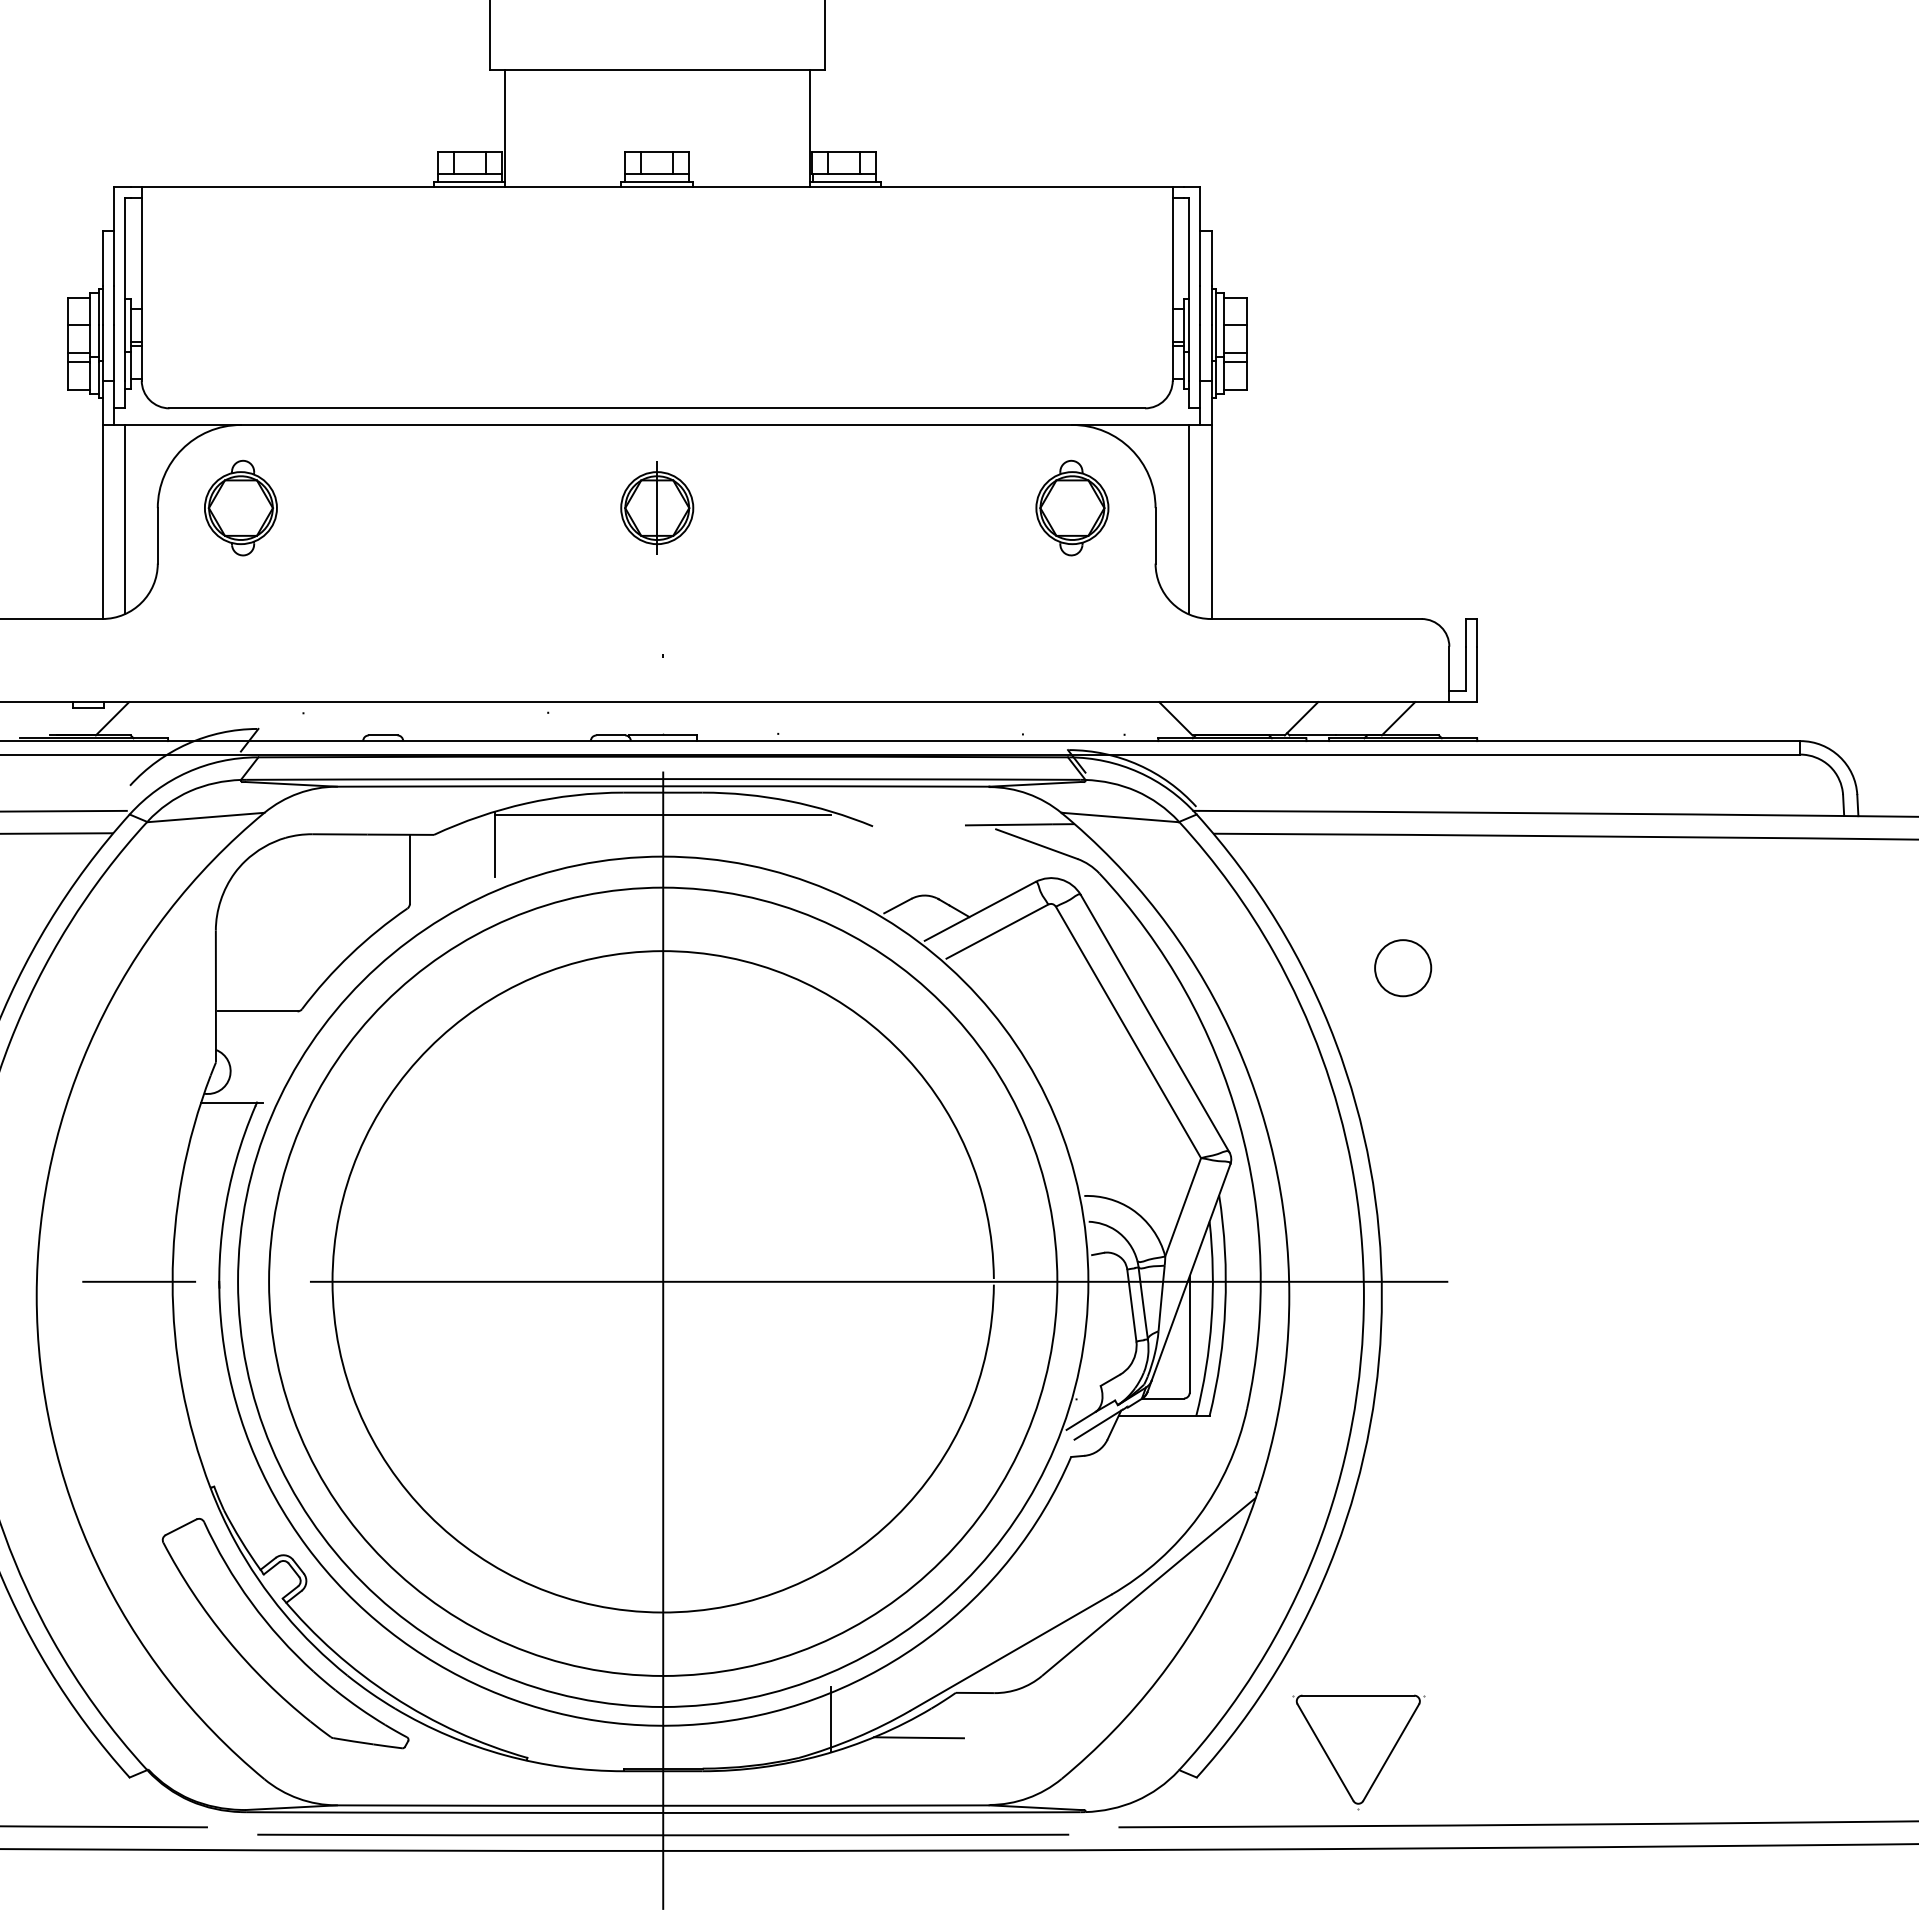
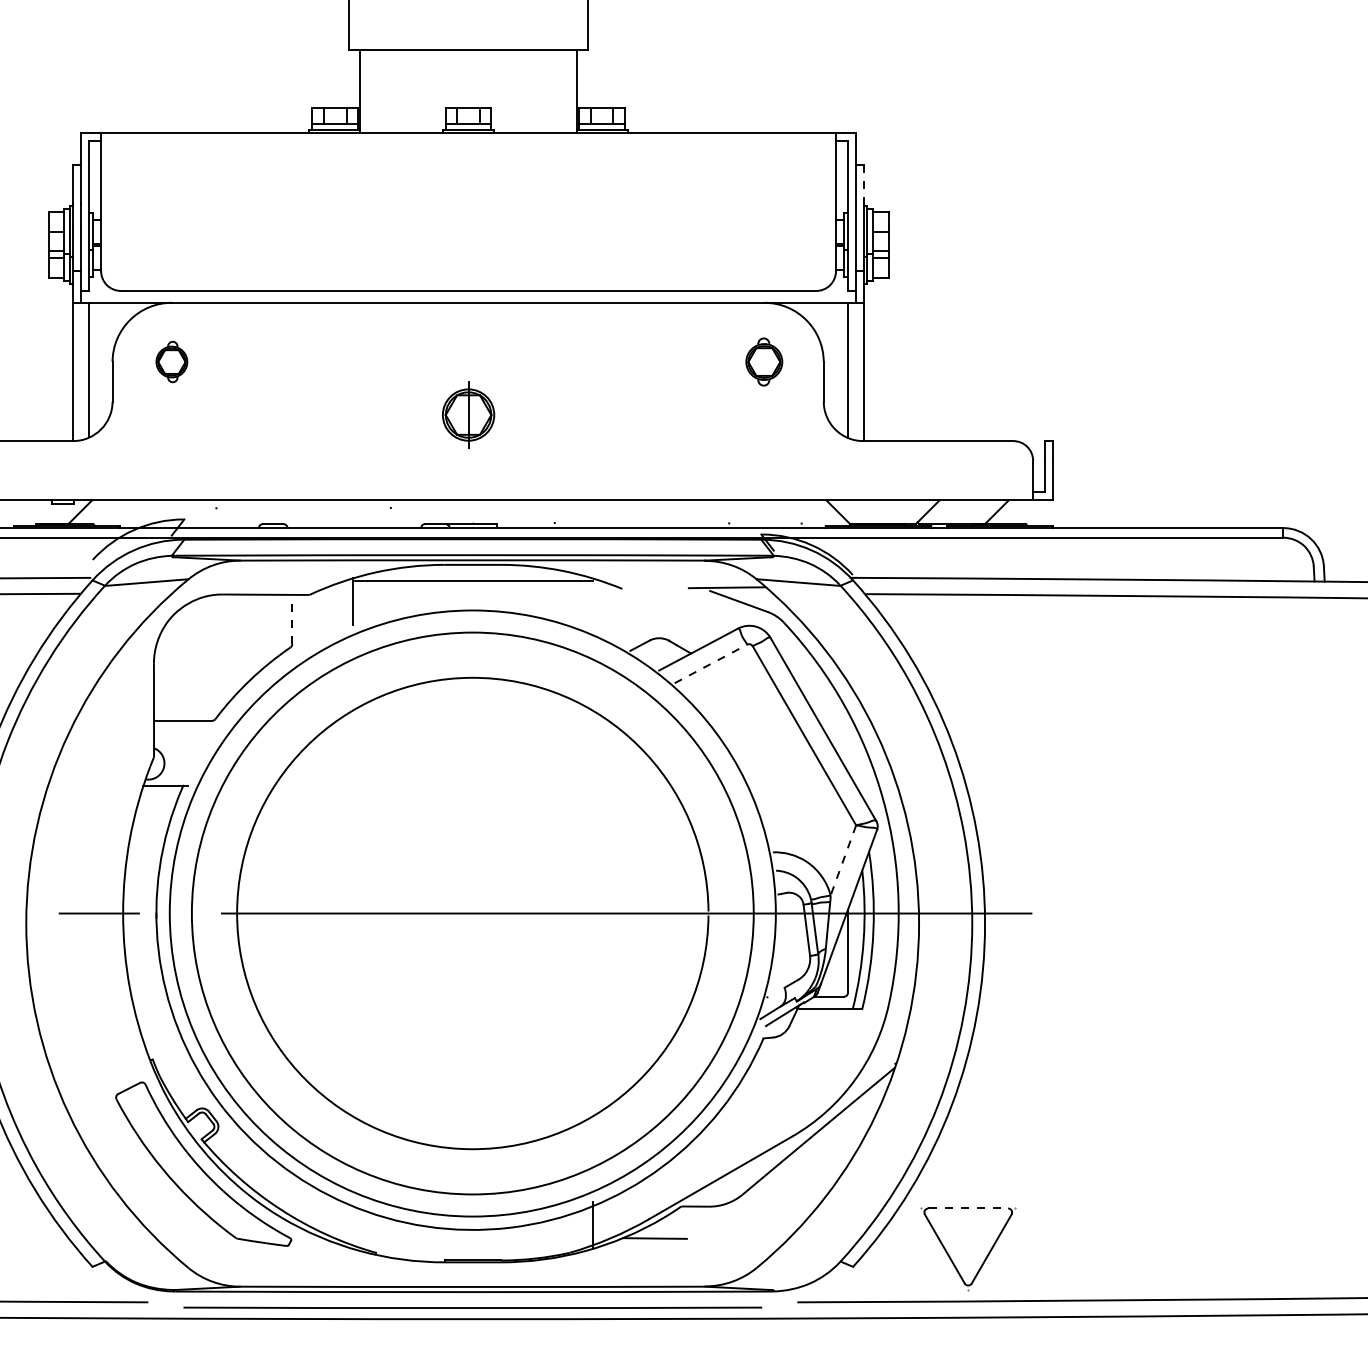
line: (1211, 258) -> (863, 184), solid -> dashed
part: (240, 507) -> (171, 361), size x0.6
part: (657, 507) -> (468, 414), moved
part: (1071, 507) -> (763, 361), size x0.7
line: (410, 869) -> (292, 619), solid -> dashed
line: (998, 931) -> (711, 663), solid -> dashed
circle: (1403, 967) -> (1000, 689), removed
line: (1183, 1207) -> (843, 860), solid -> dashed
line: (662, 1281) -> (472, 913), removed
line: (1358, 1695) -> (968, 1208), solid -> dashed

